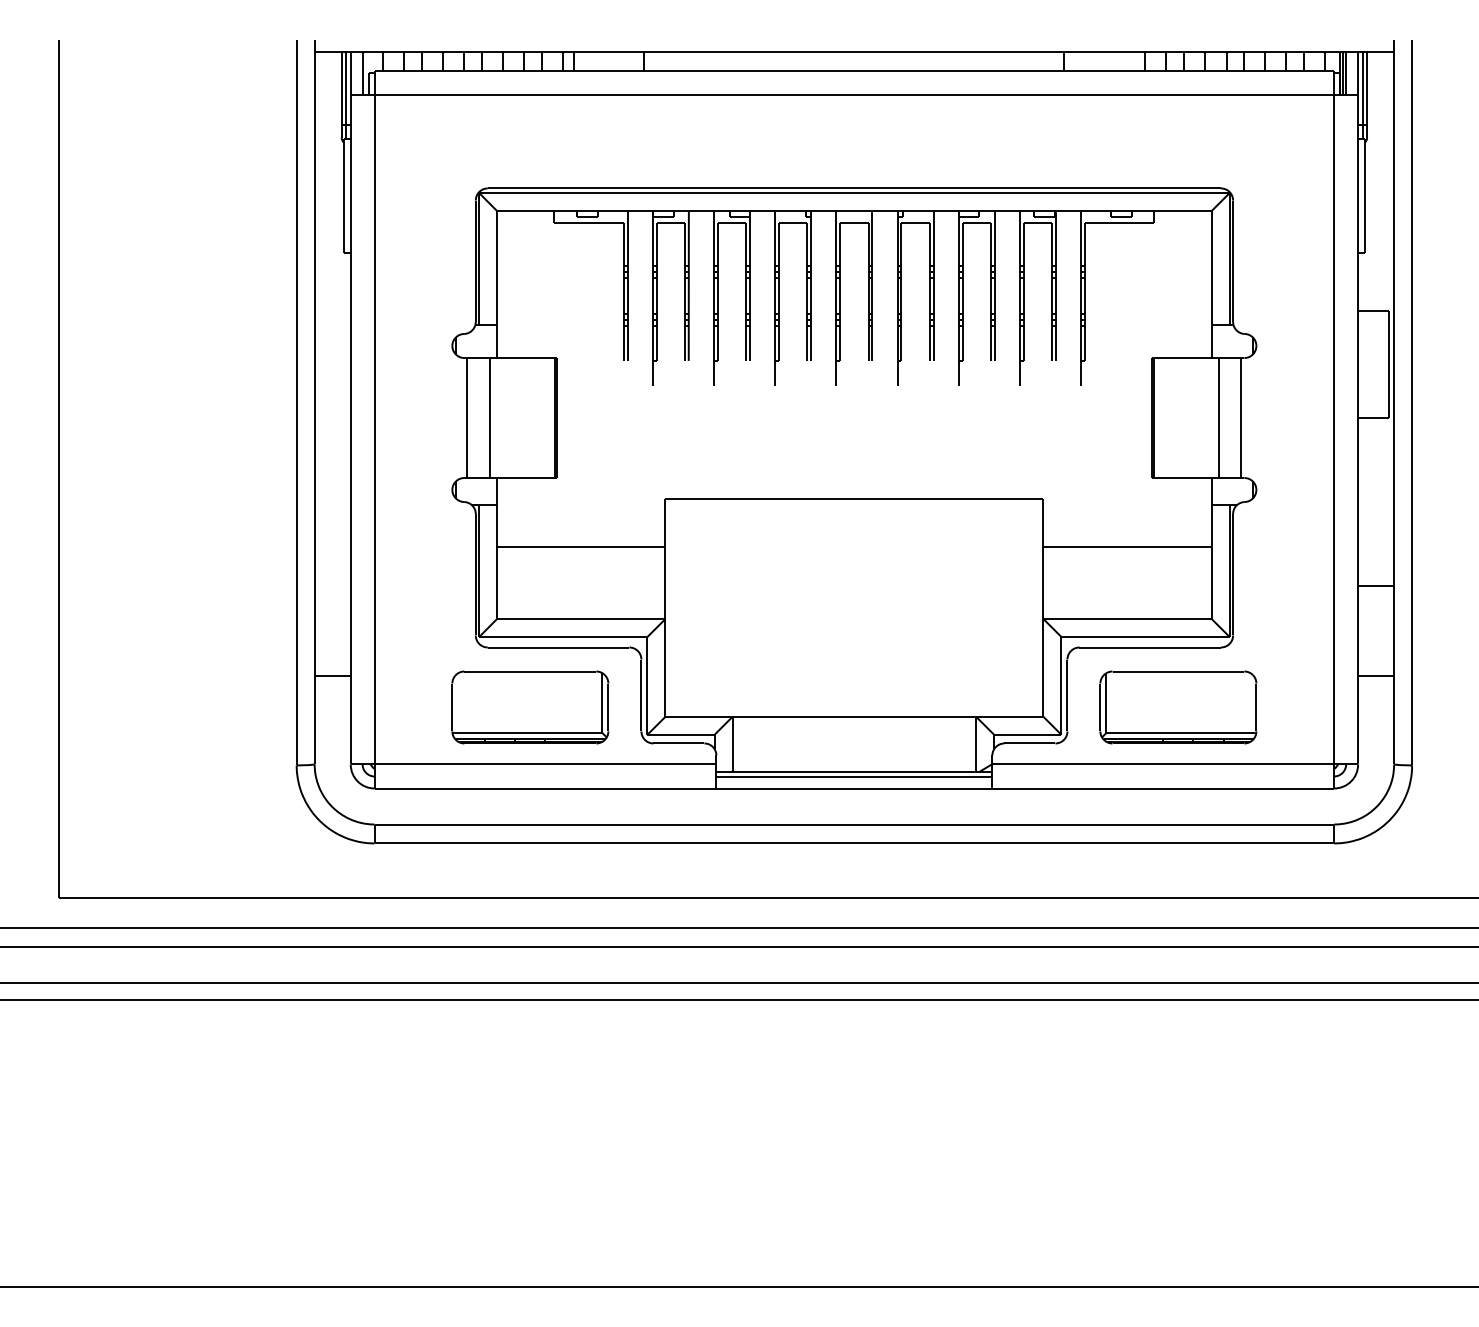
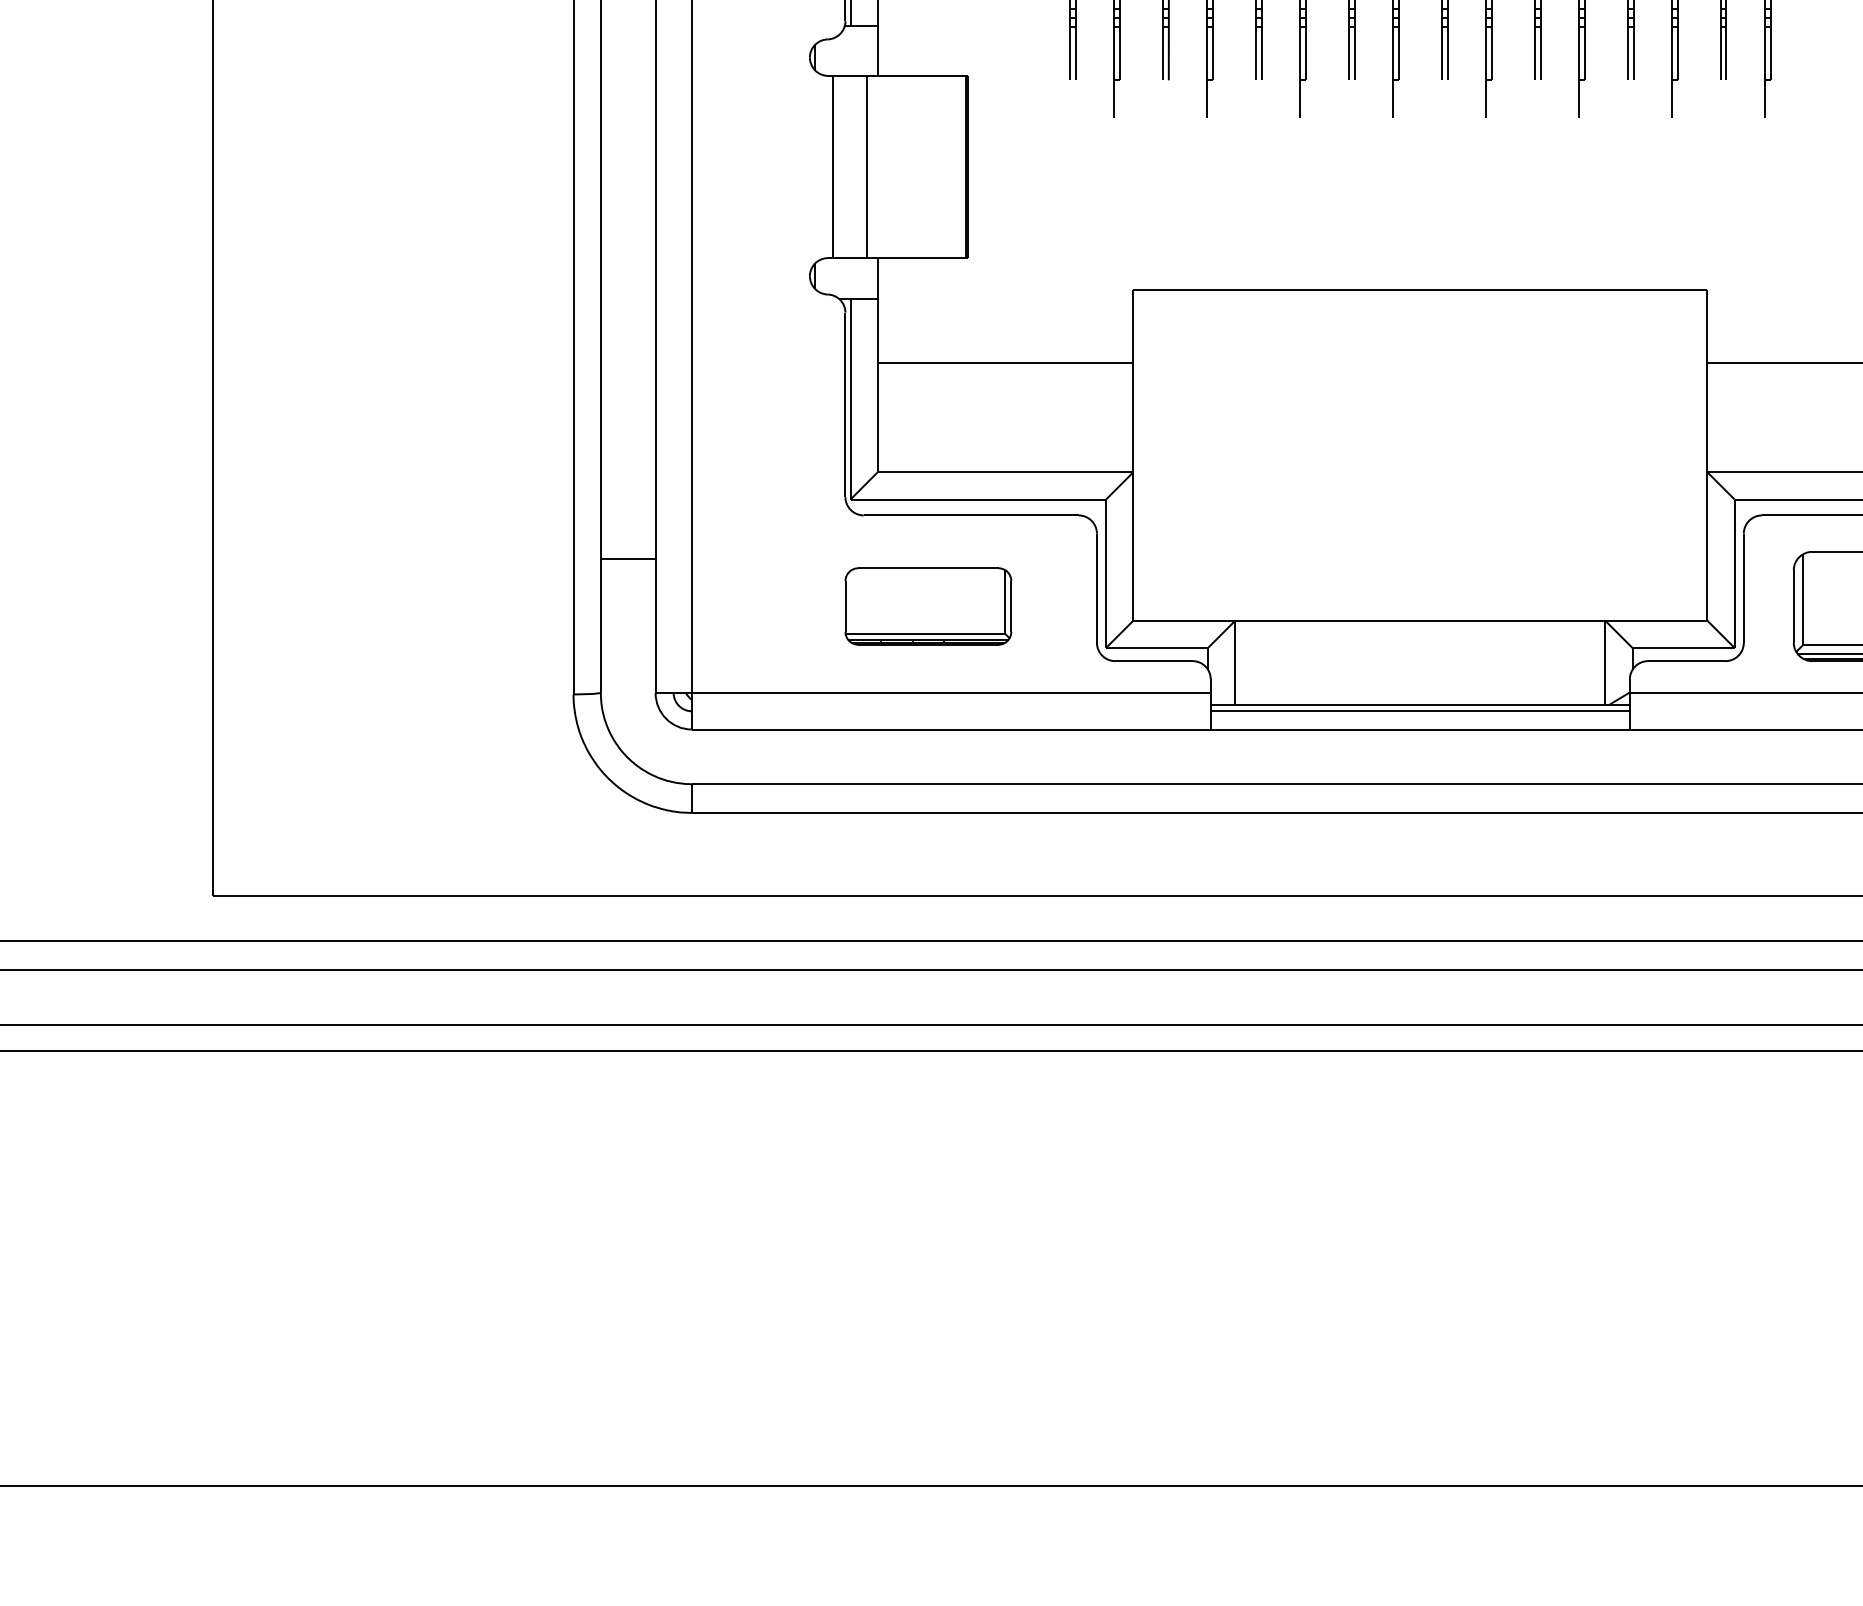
part: (530, 707) -> (928, 606), size x0.7

